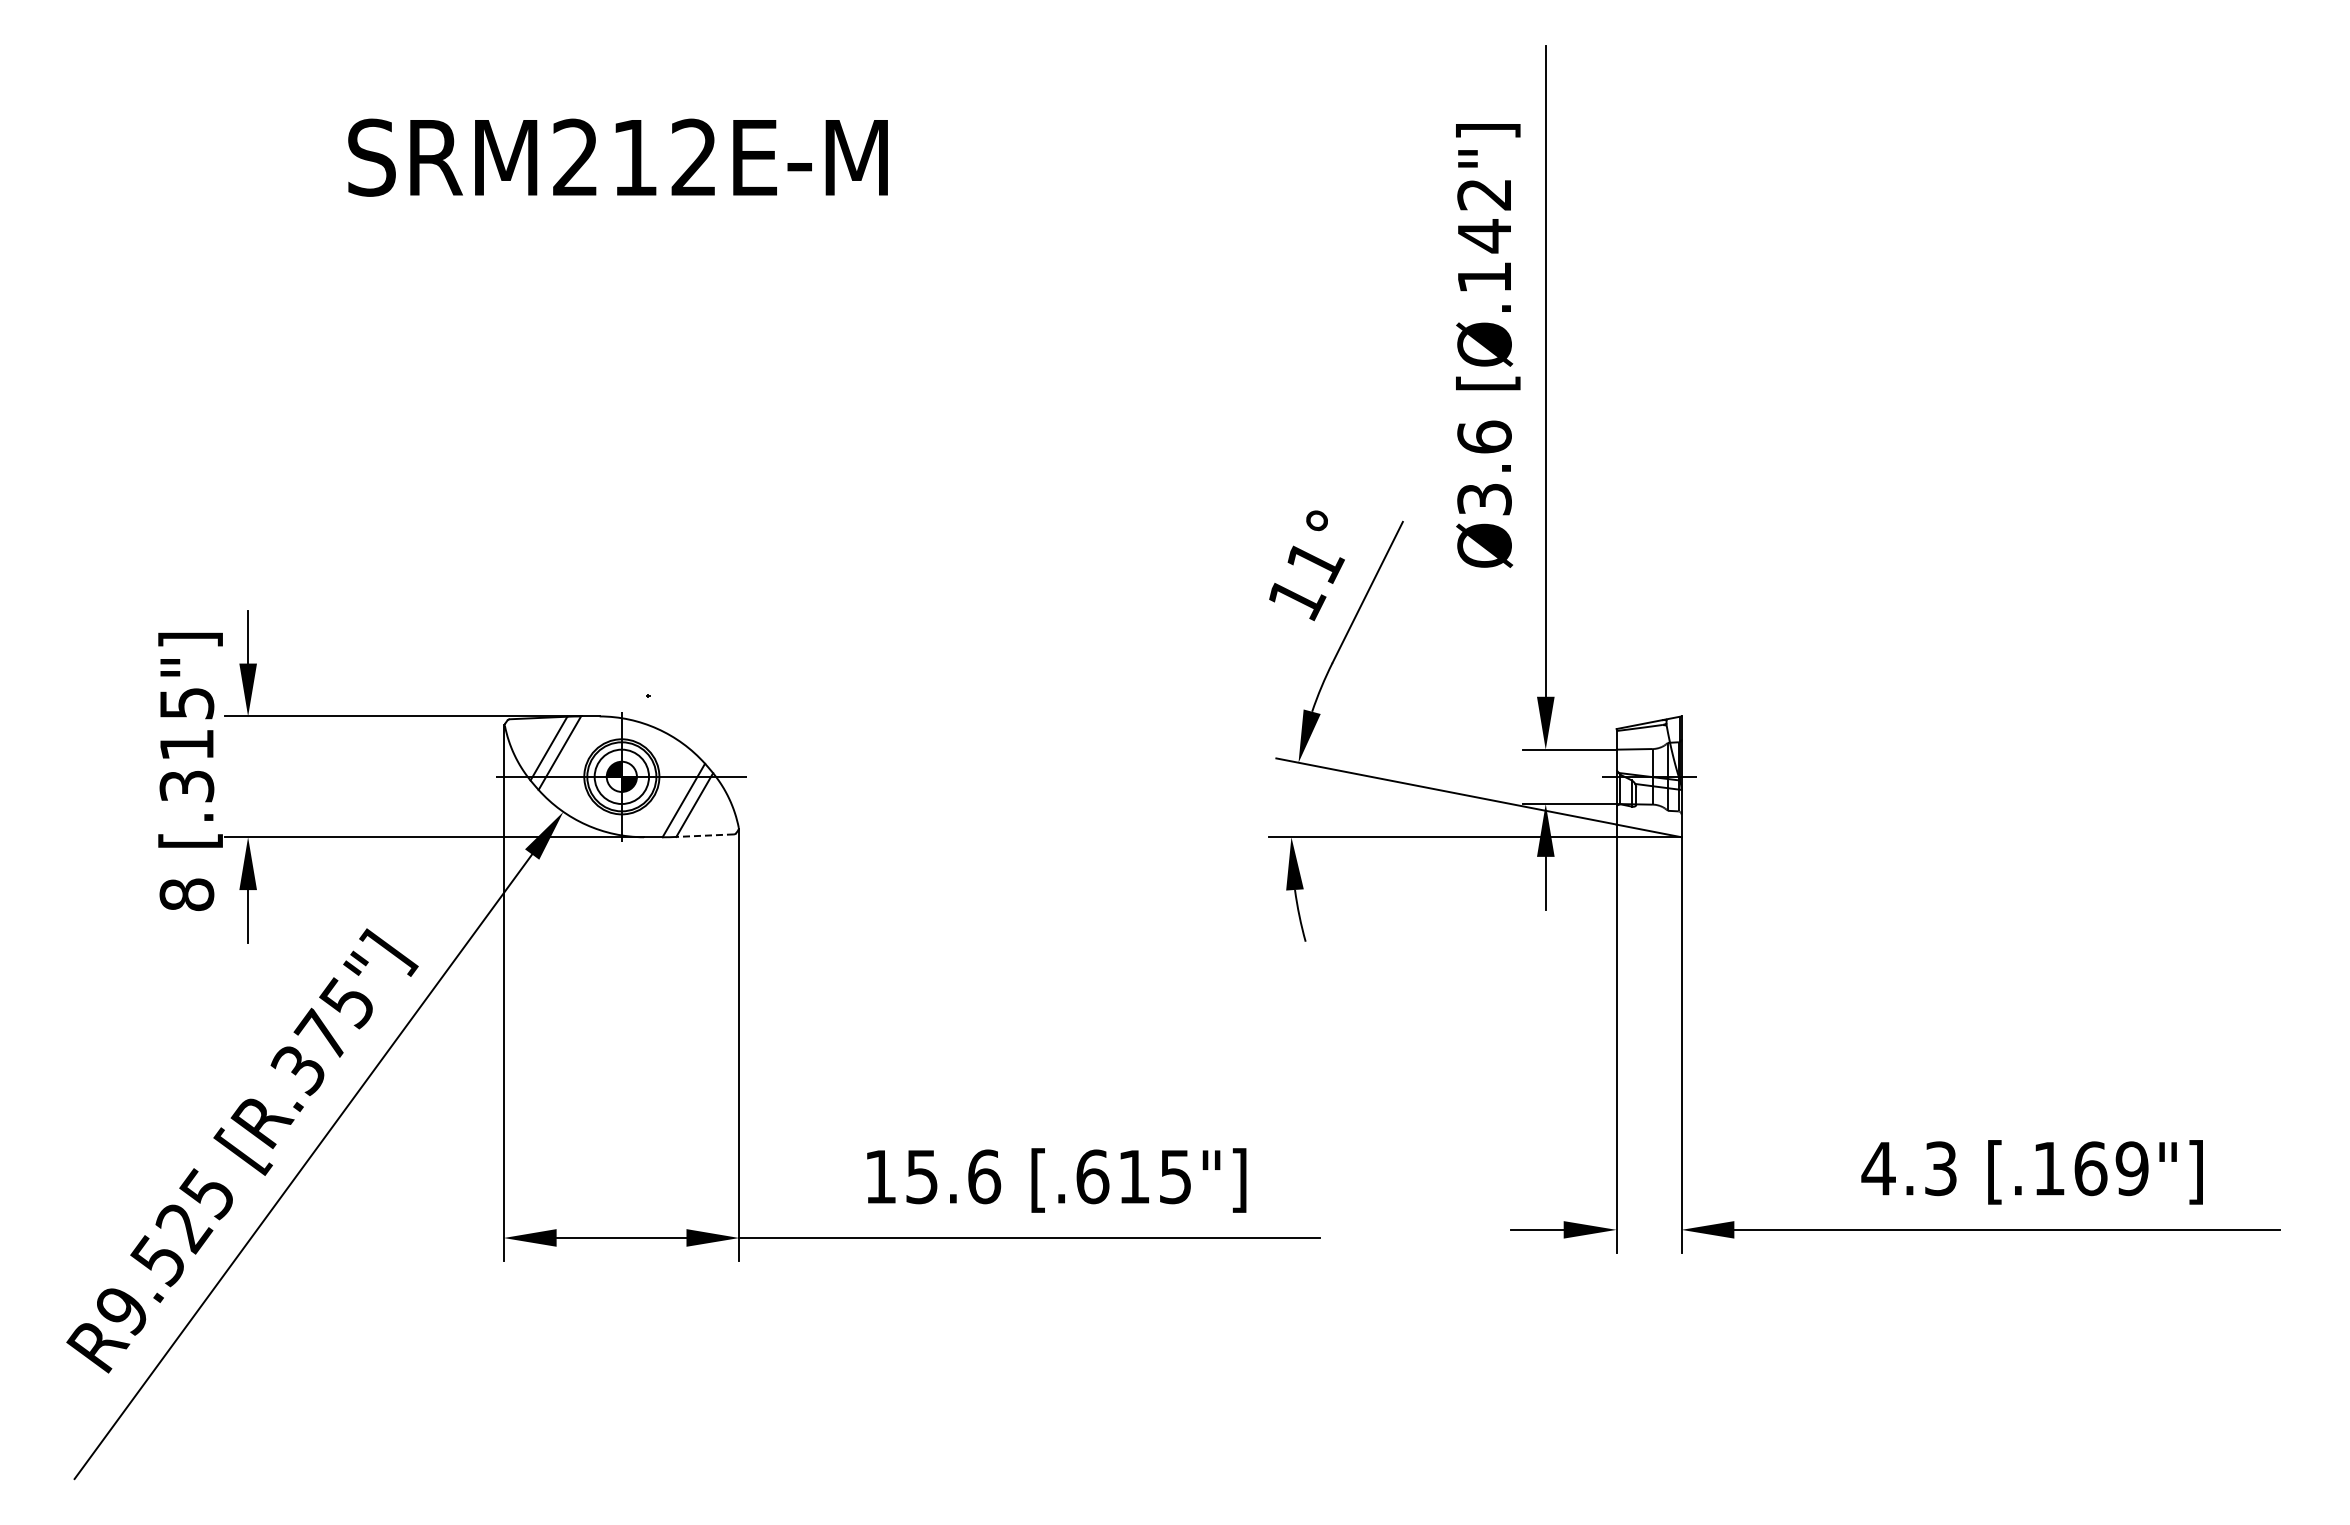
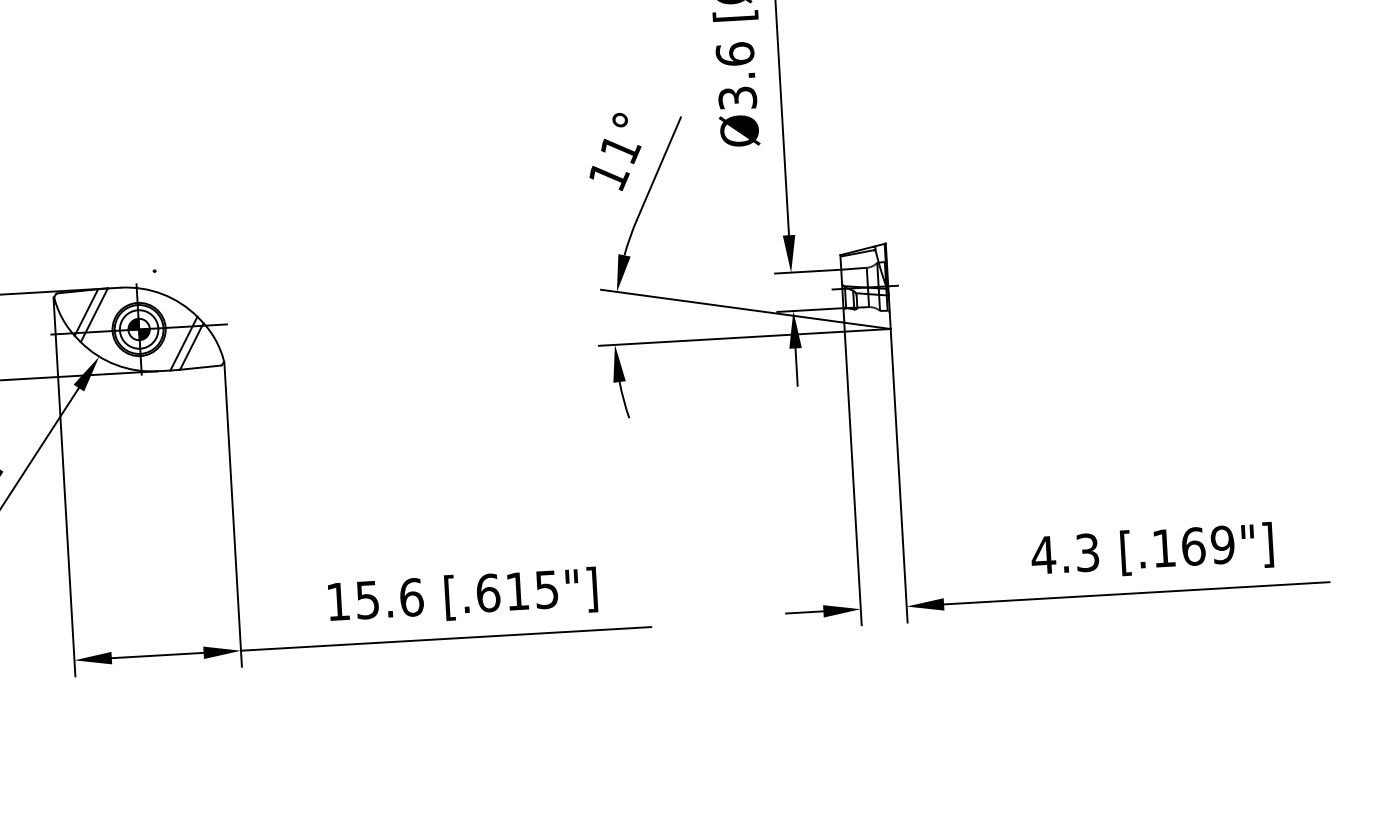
line: (705, 835) -> (200, 367), dashed -> solid

